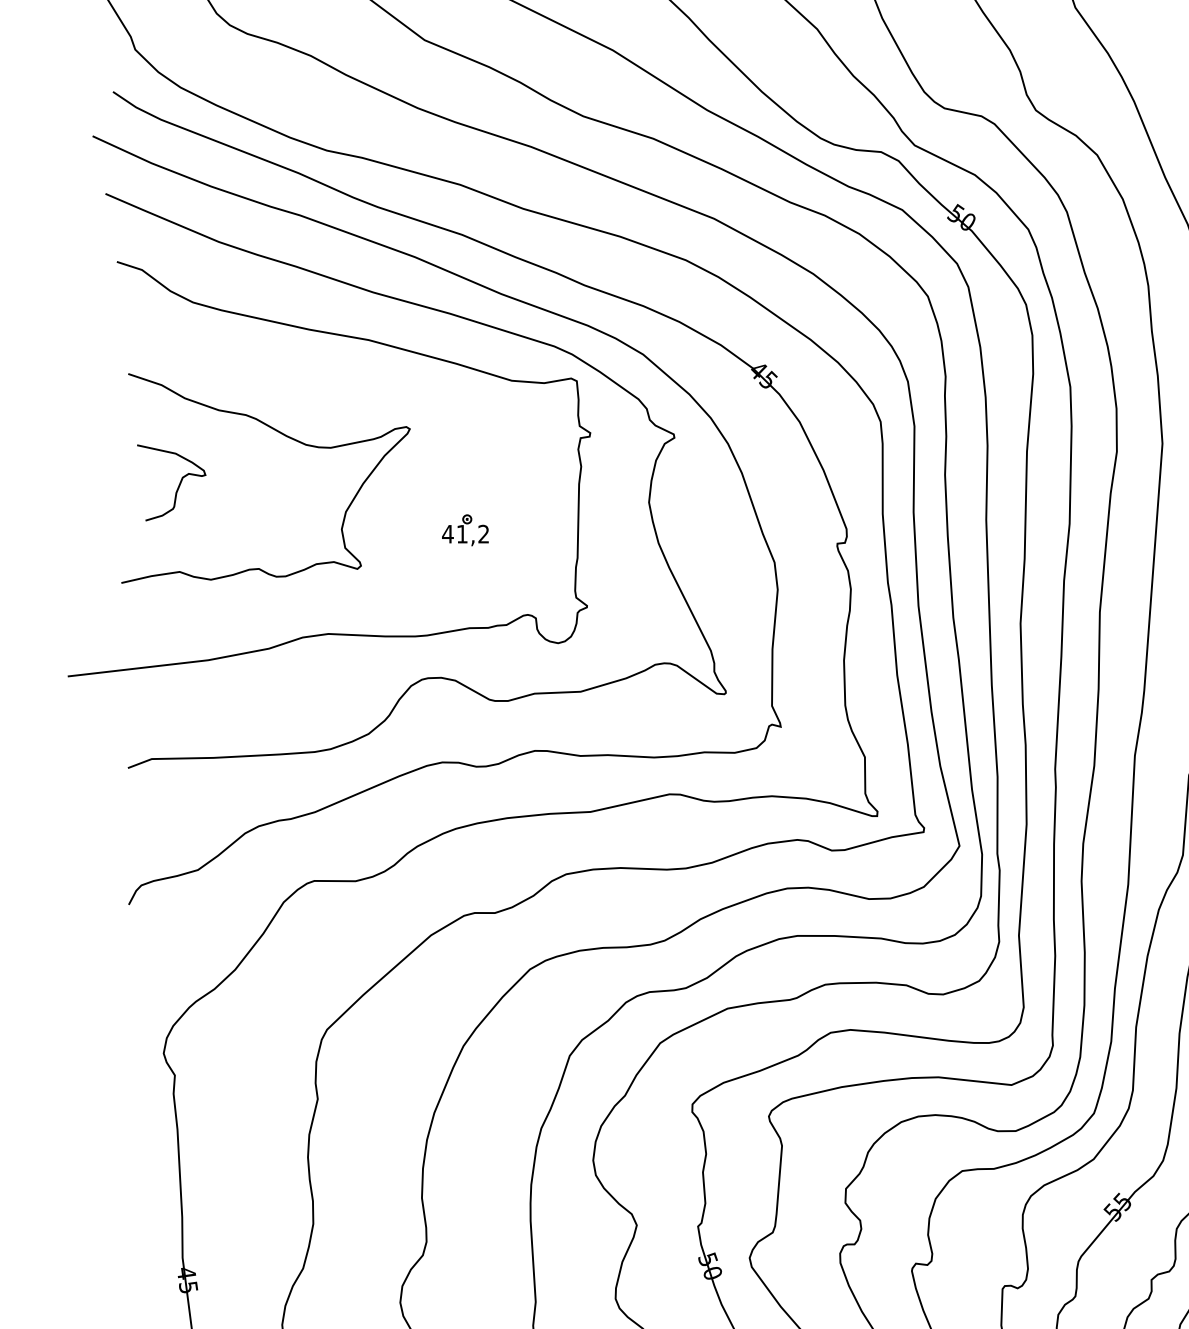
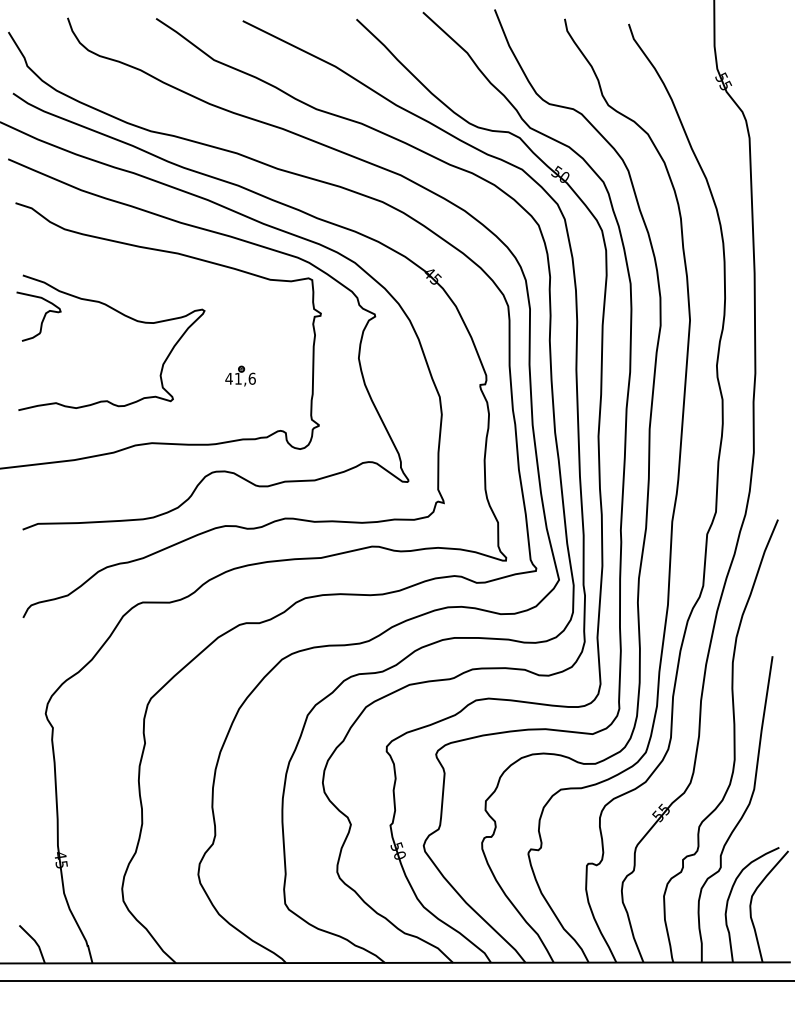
curve: (177, 485) -> (42, 318), moved
text: (482, 533) -> (251, 378), 41,2 -> 41,6

